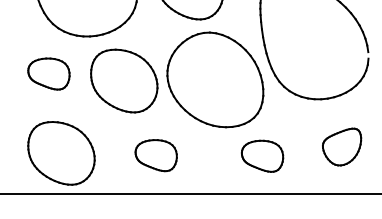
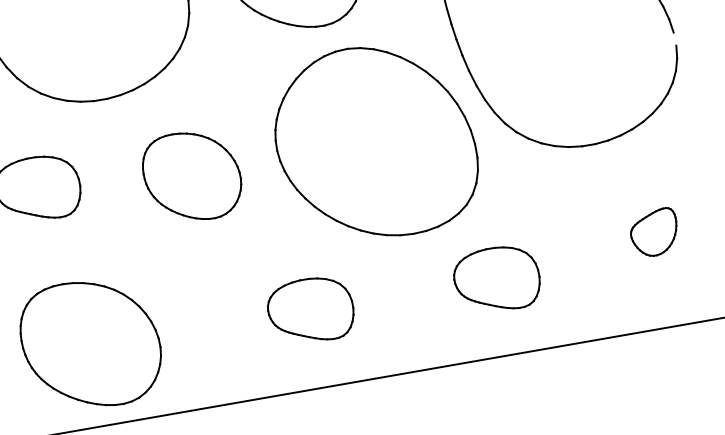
part: (124, 80) -> (192, 175), size x0.7
part: (342, 146) -> (654, 231), size x0.6
part: (155, 155) -> (309, 310), moved

